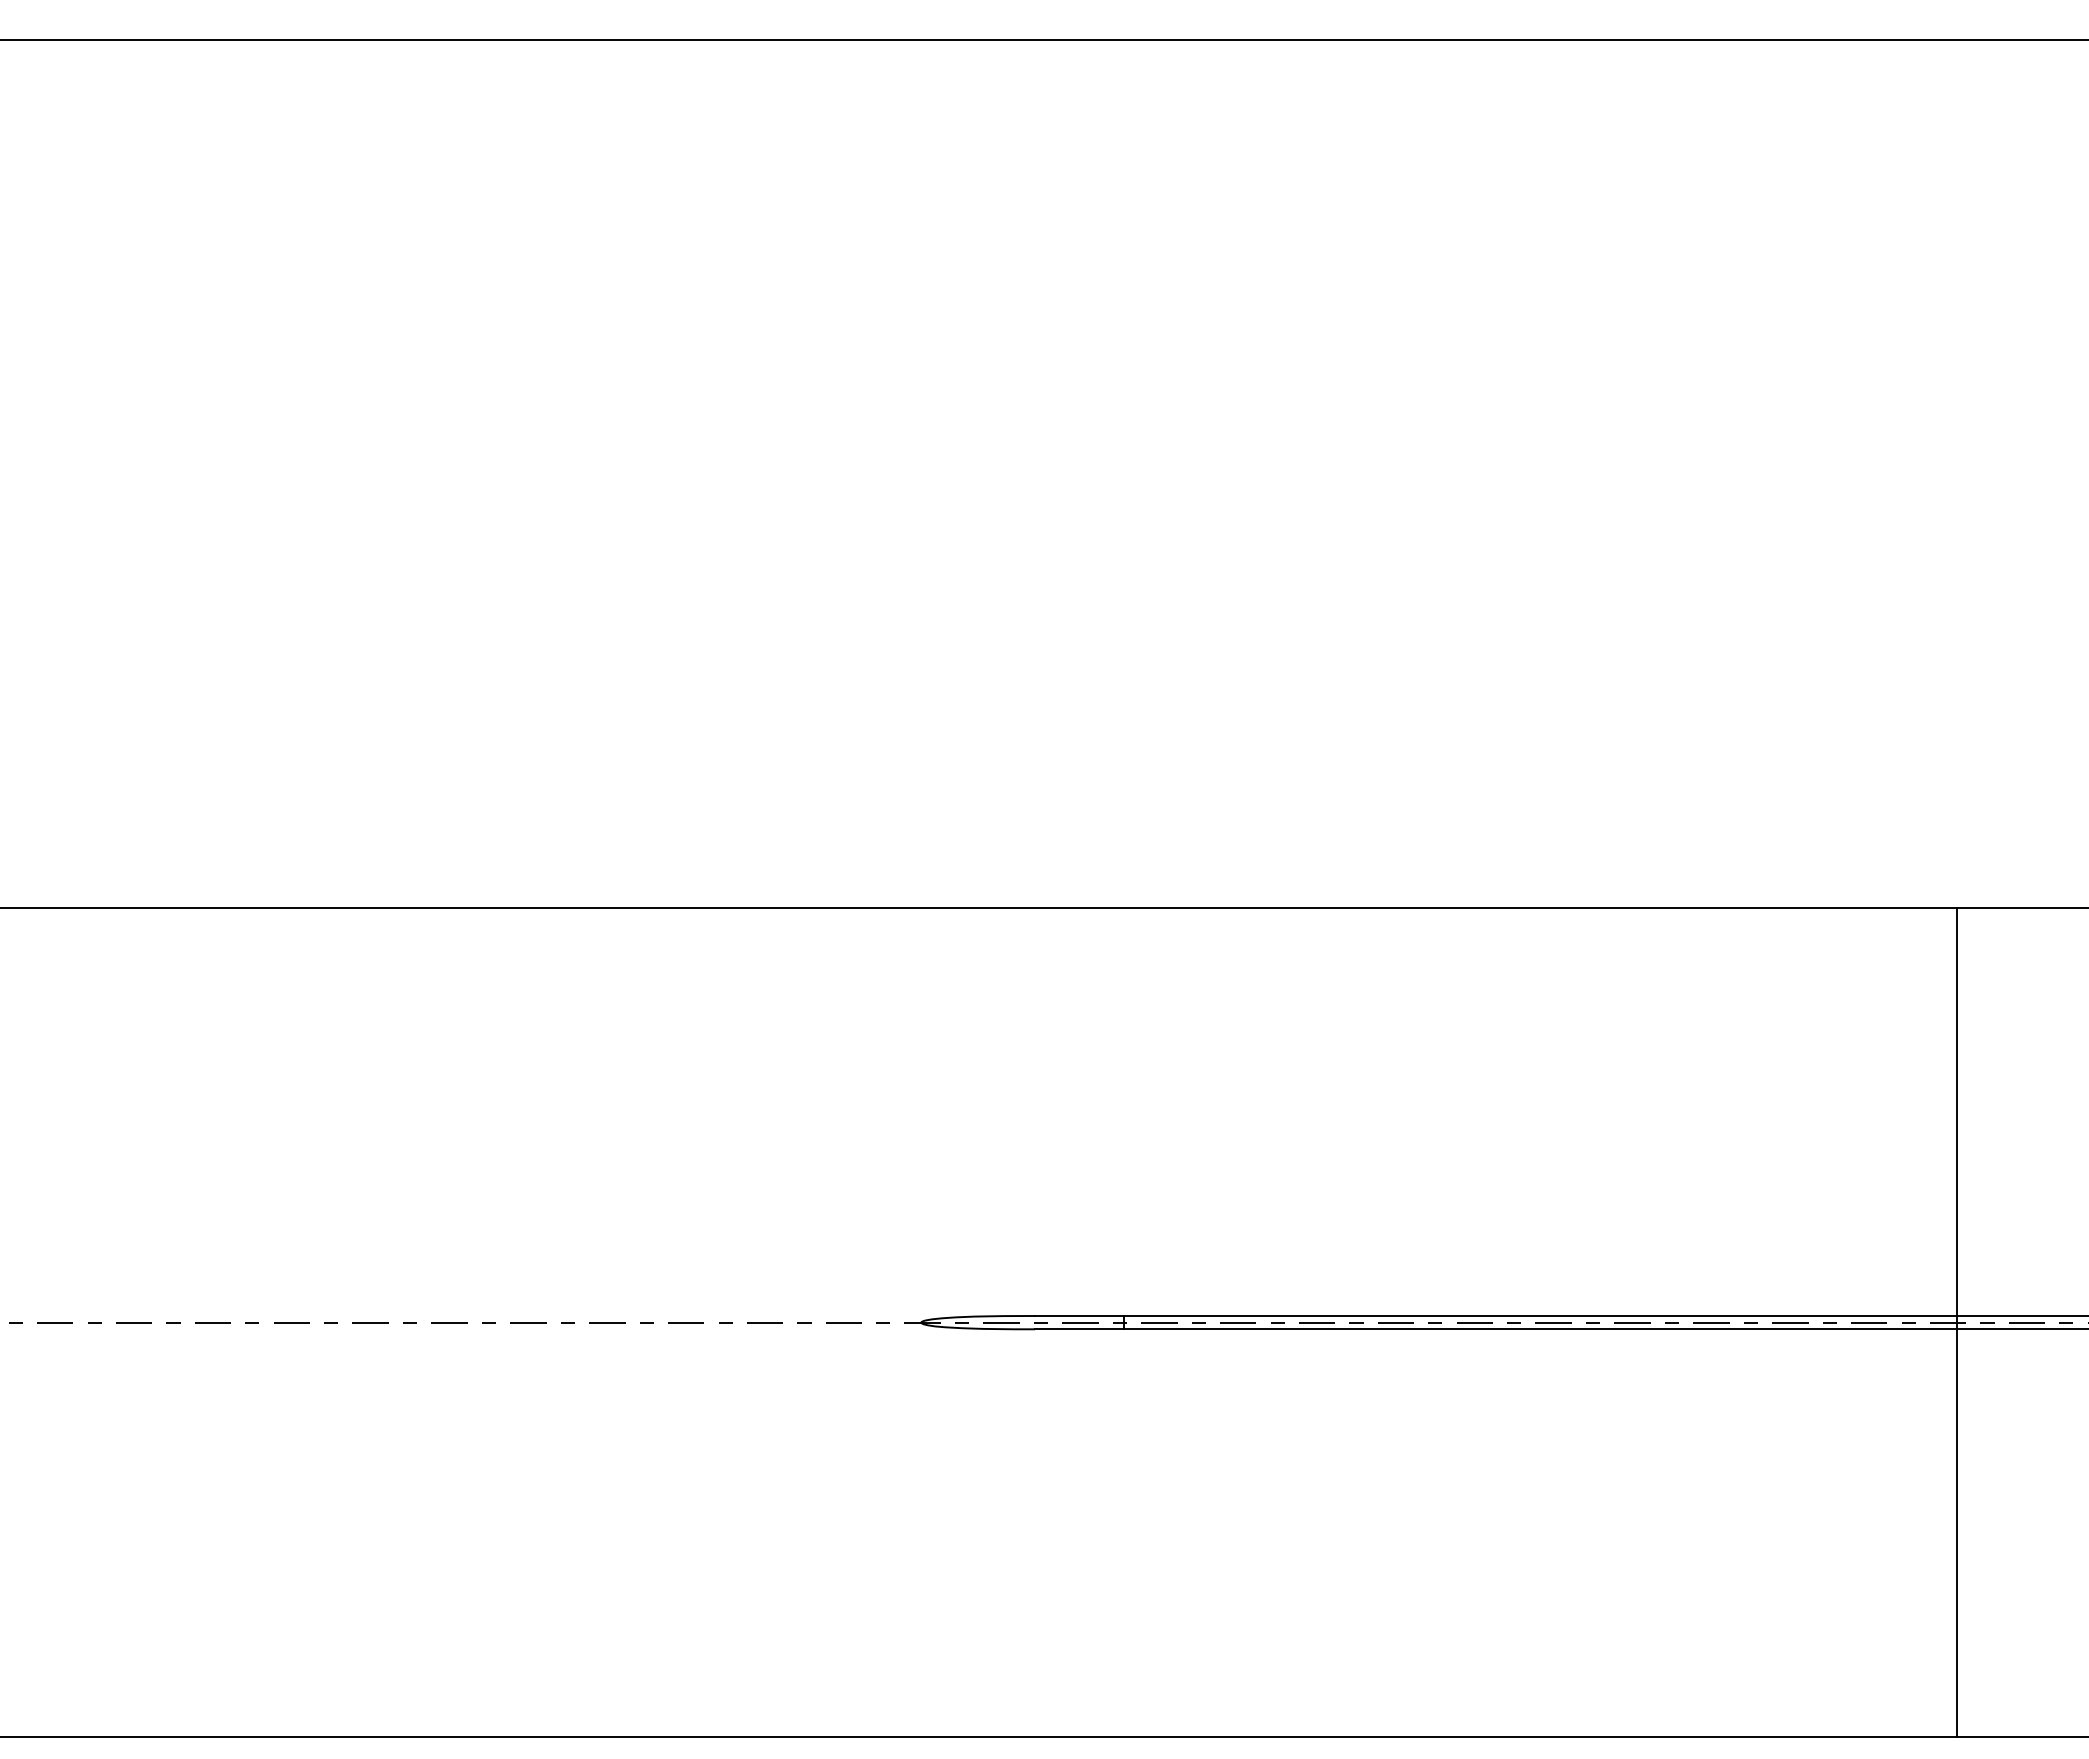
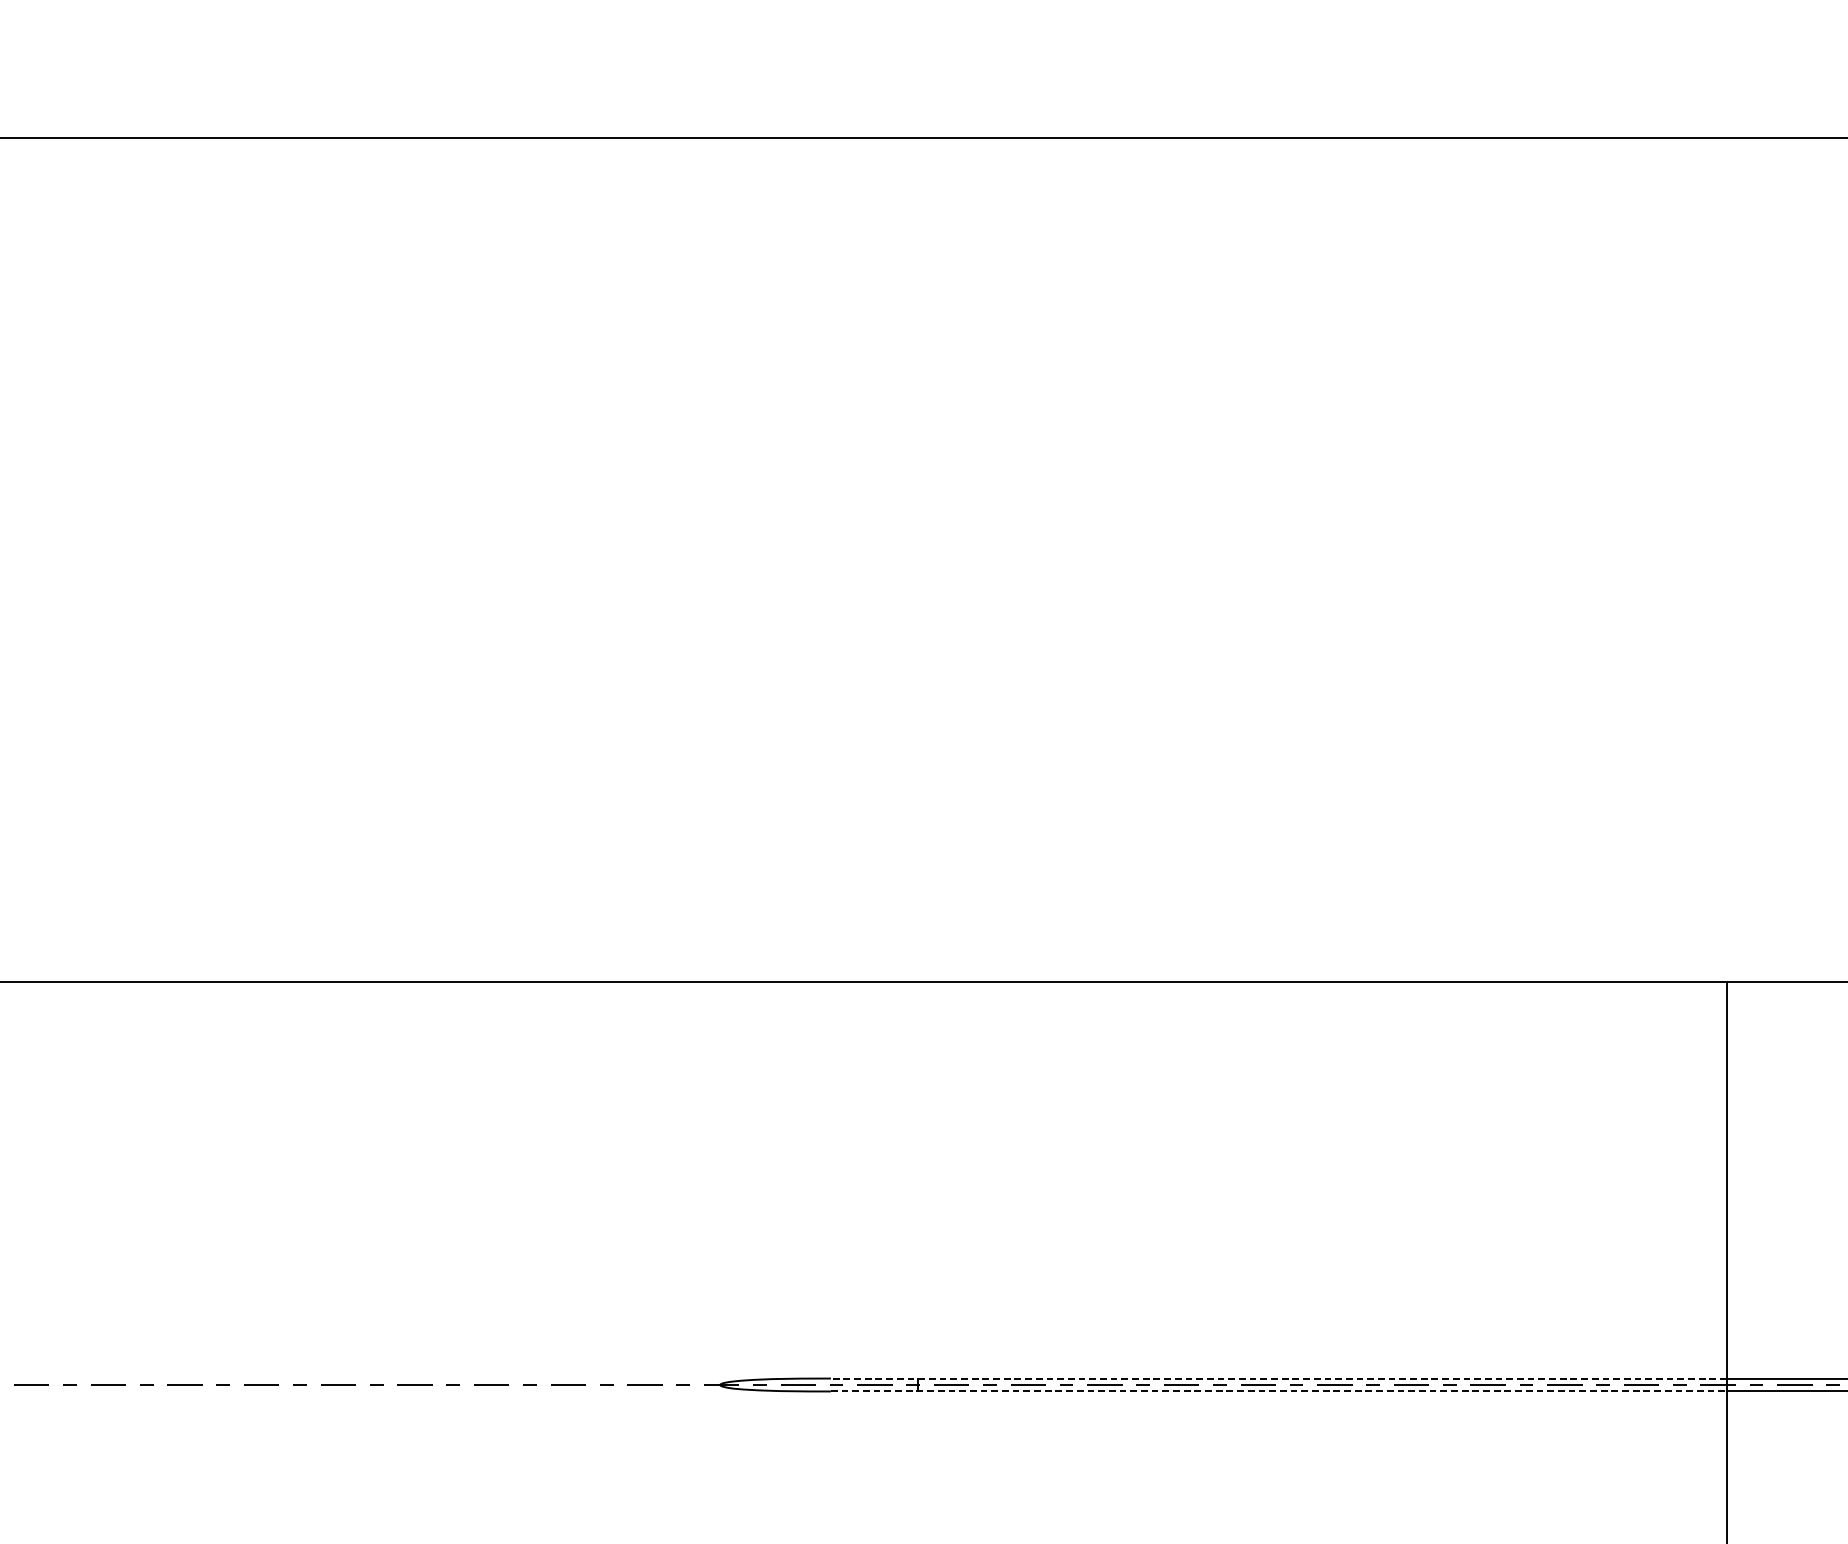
line: (1496, 1316) -> (1279, 1379), solid -> dashed
line: (1496, 1329) -> (1279, 1391), solid -> dashed

